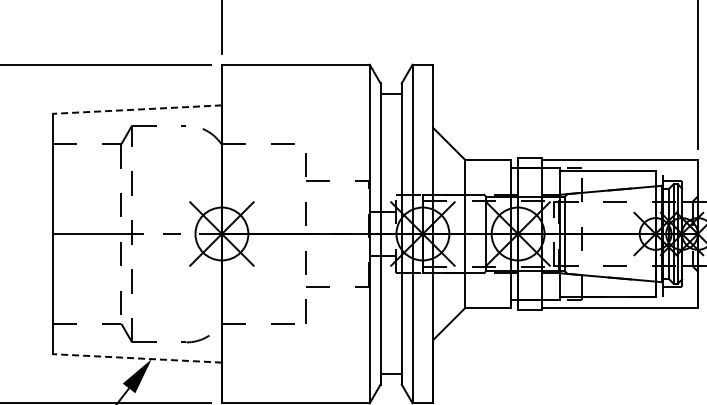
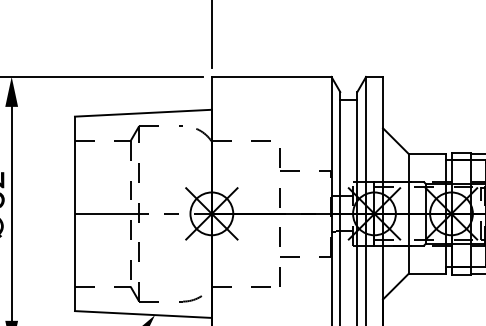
line: (137, 109) -> (143, 113), dashed -> solid
line: (137, 358) -> (143, 314), dashed -> solid

